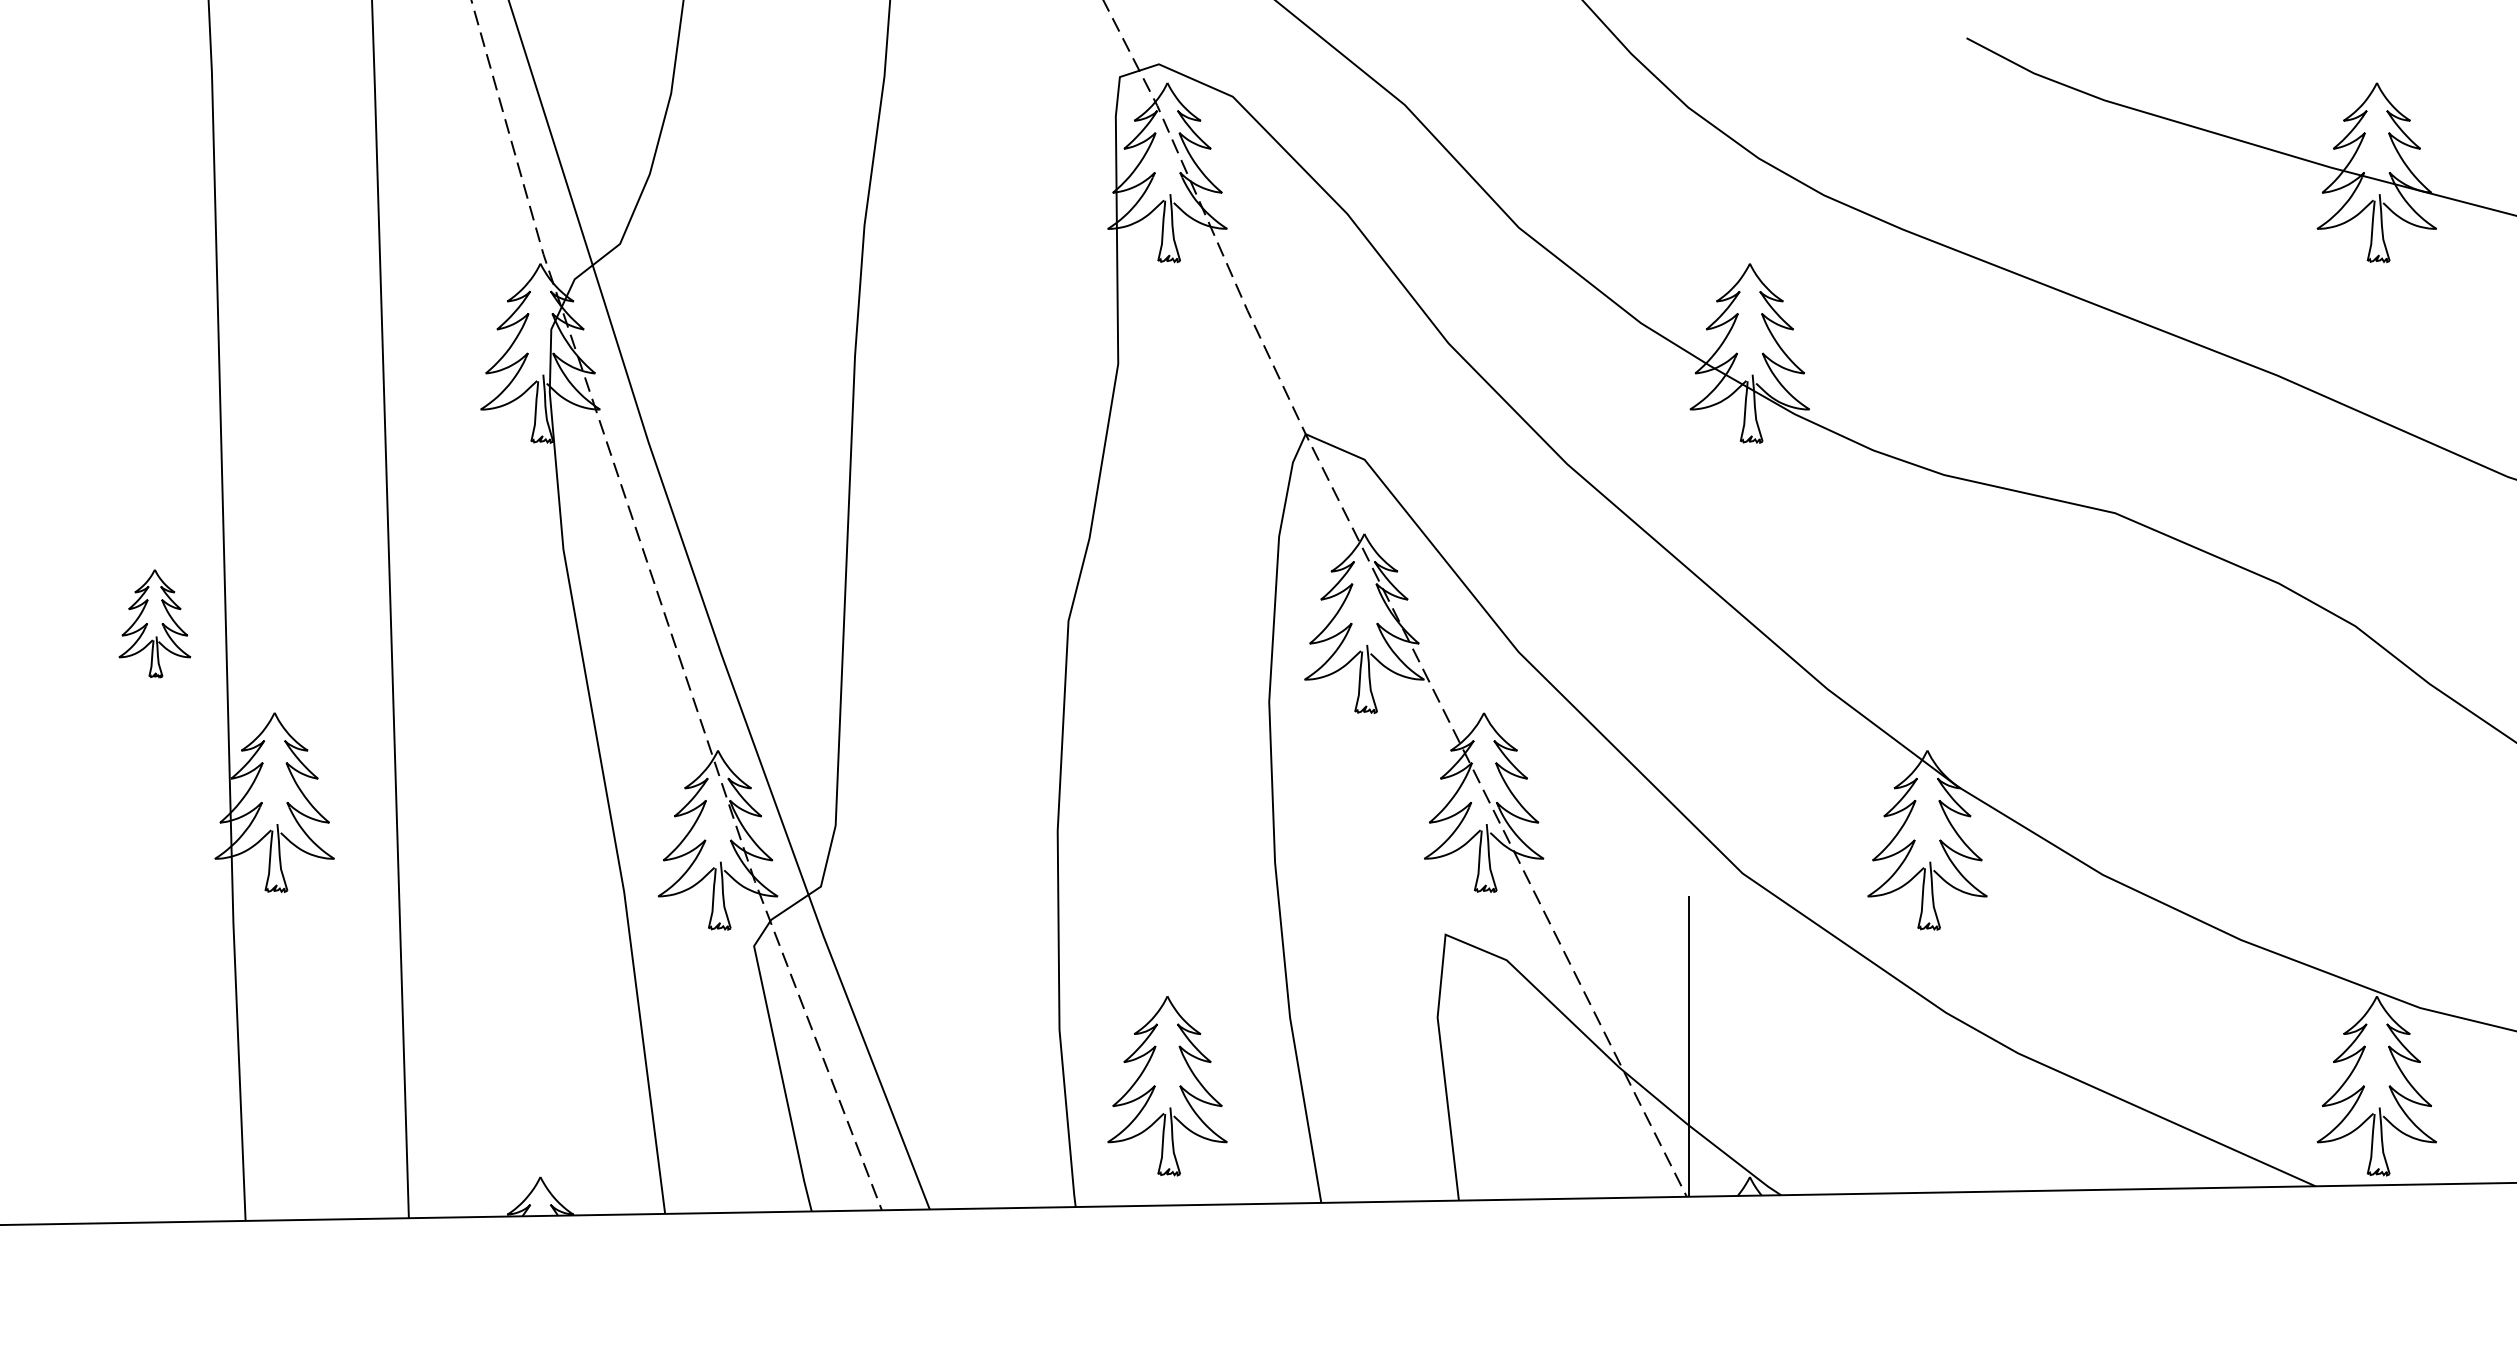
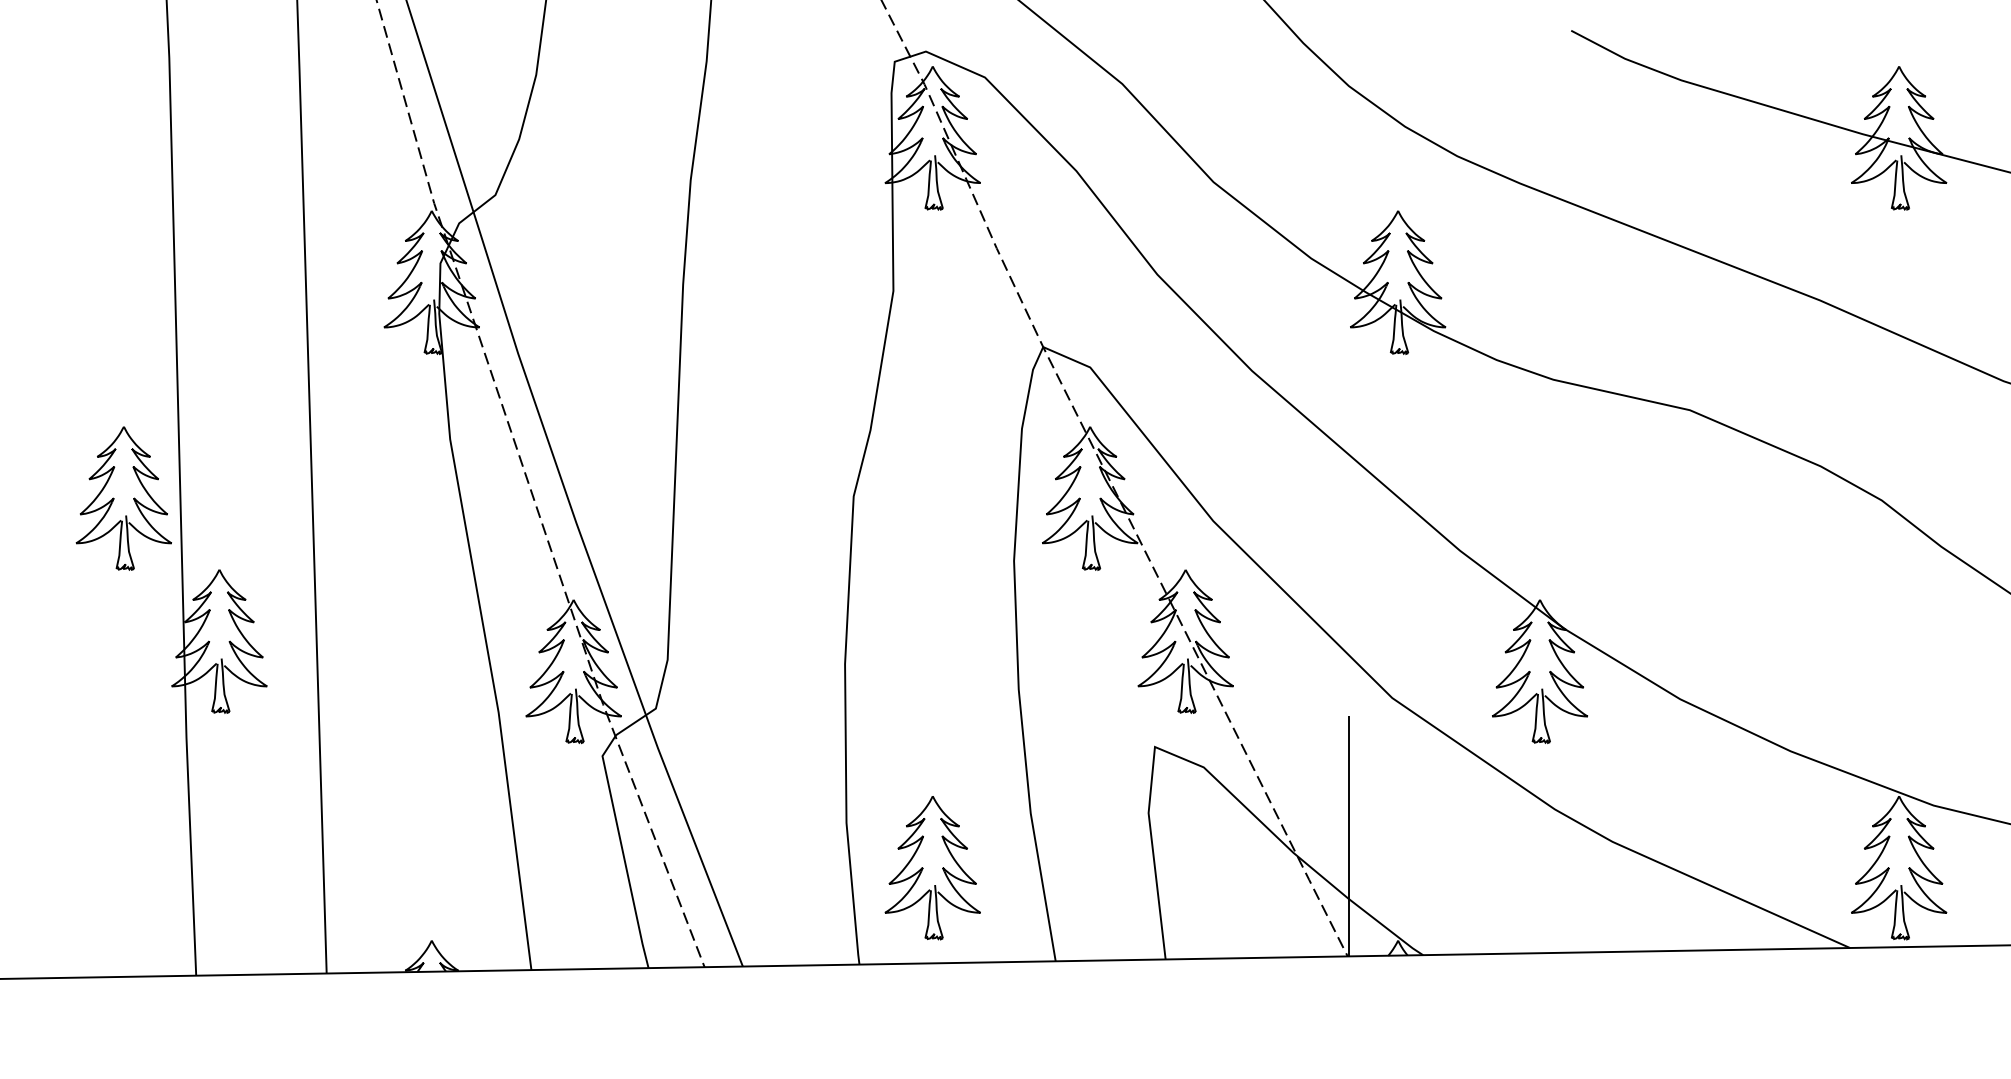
part: (154, 623) -> (123, 498), size x1.67

